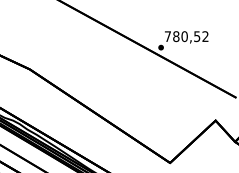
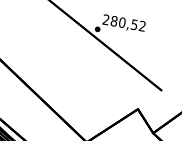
text: (167, 36) -> (105, 19), 780,52 -> 280,52

